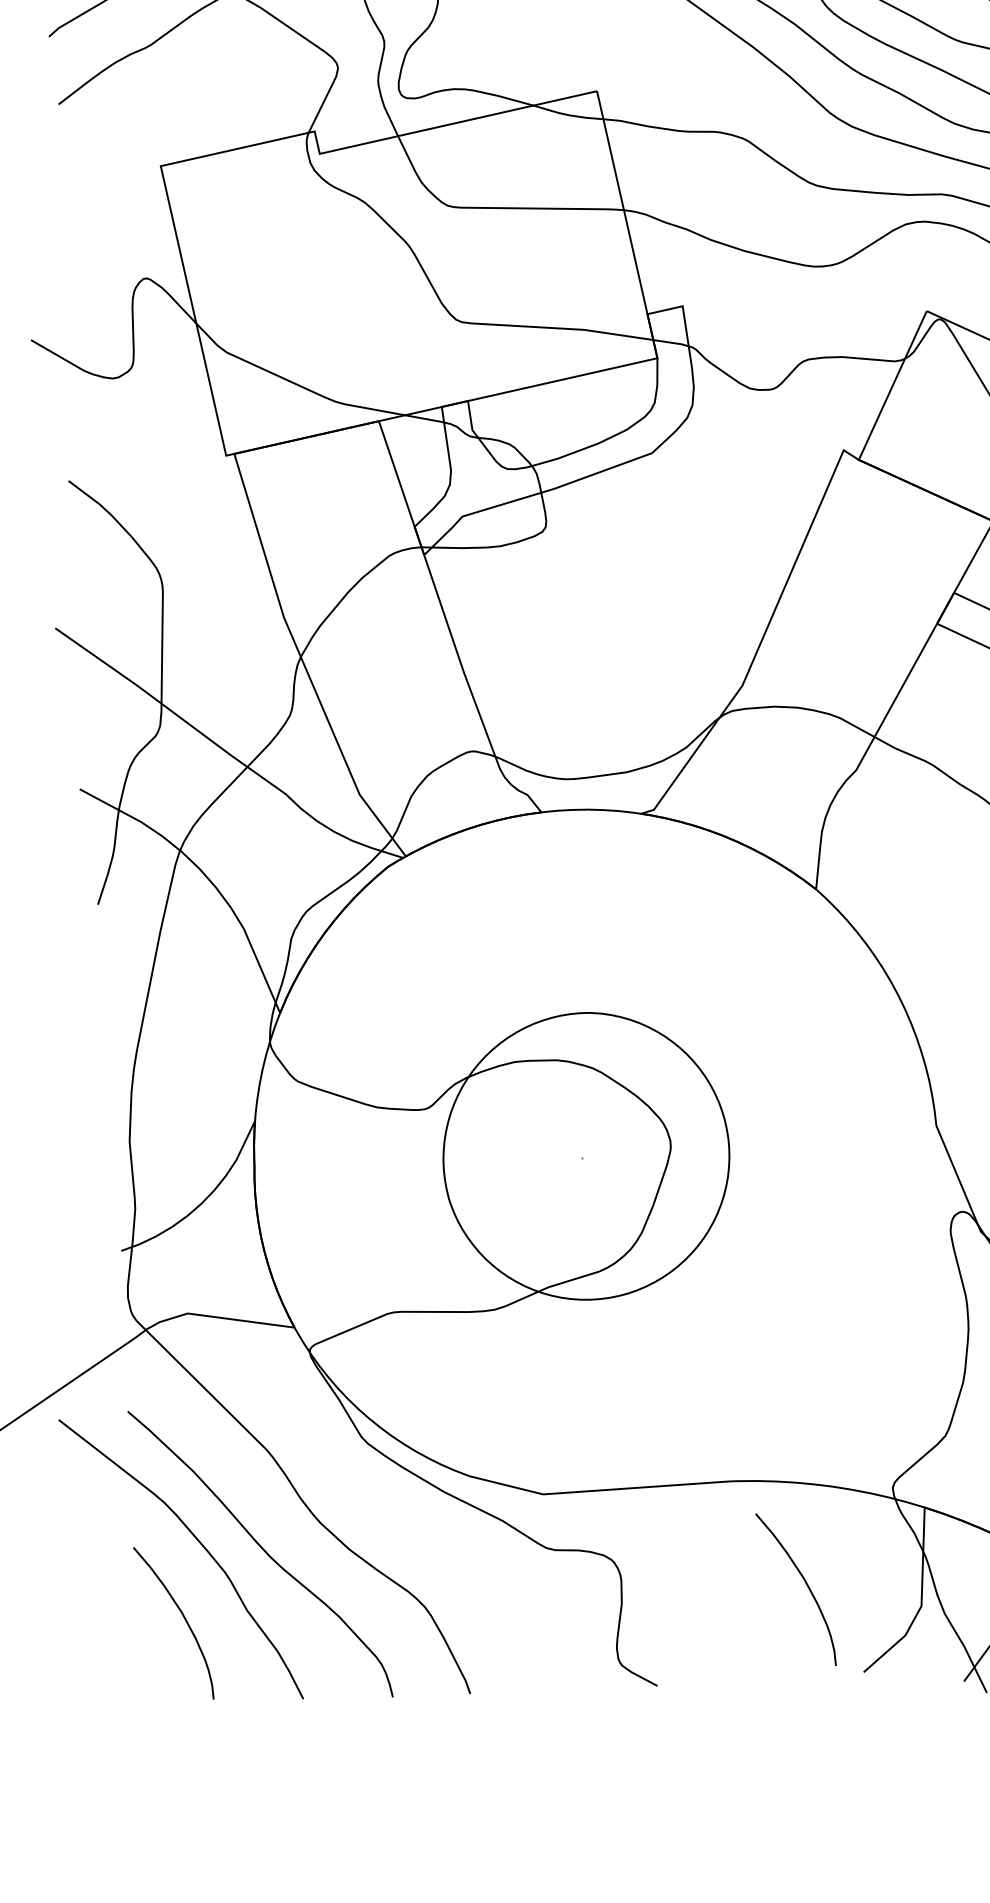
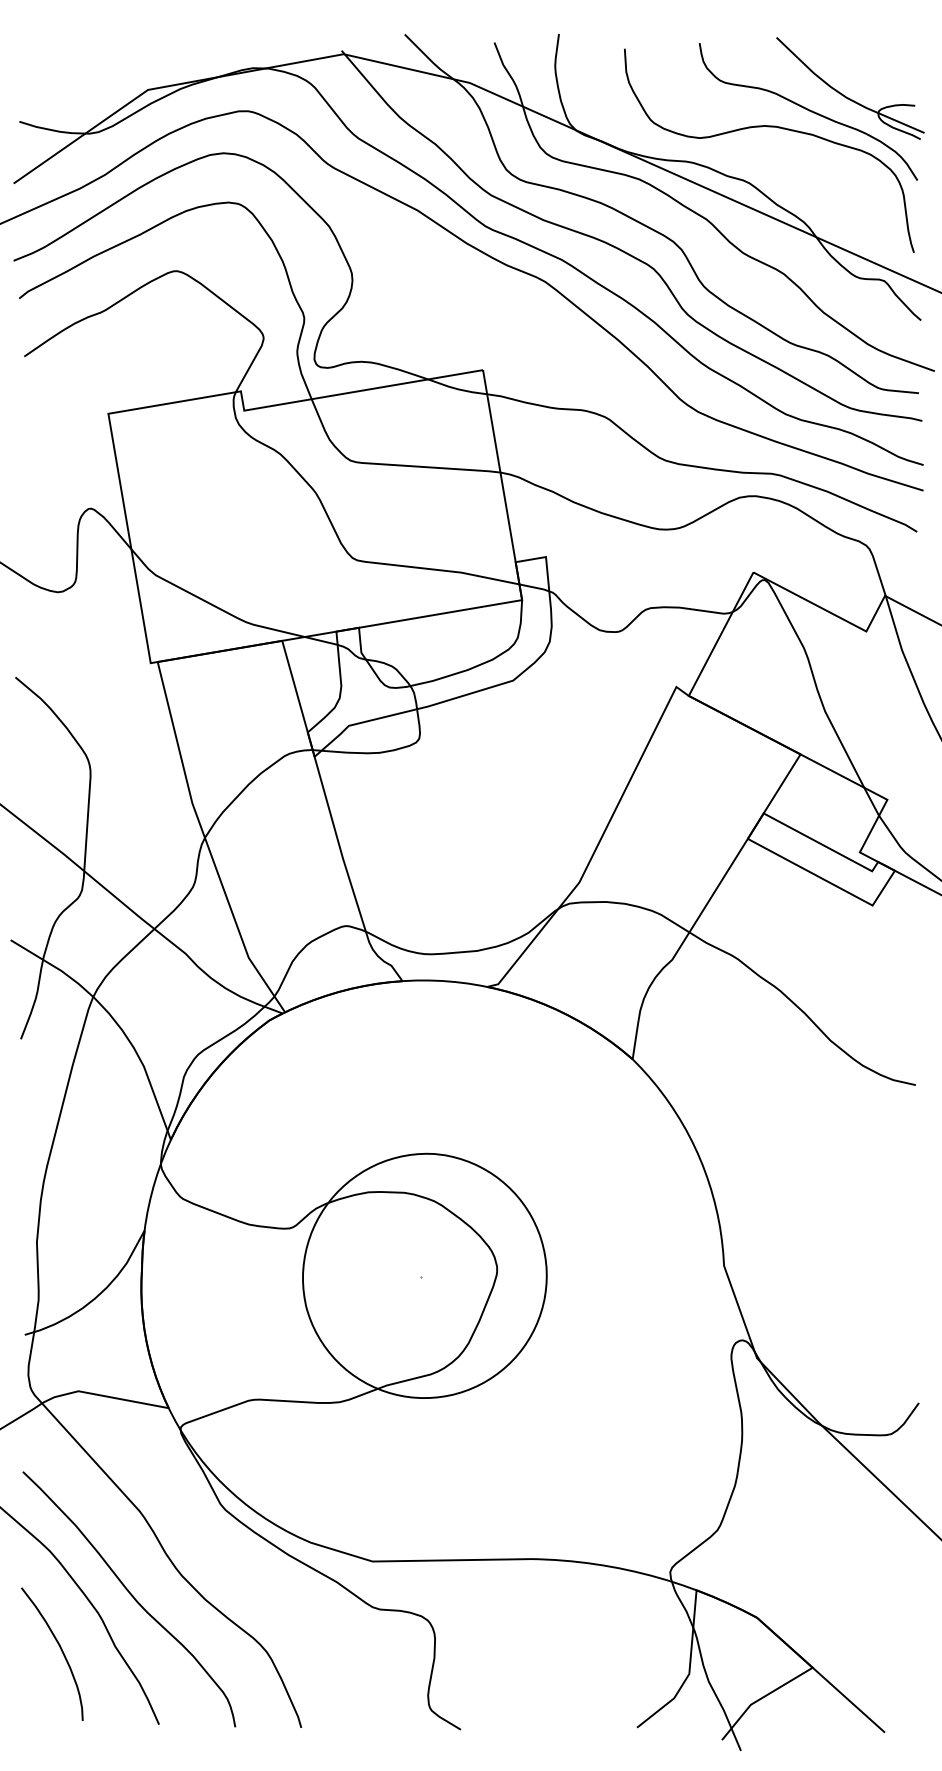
curve: (805, 1583) -> (591, 1649), removed

